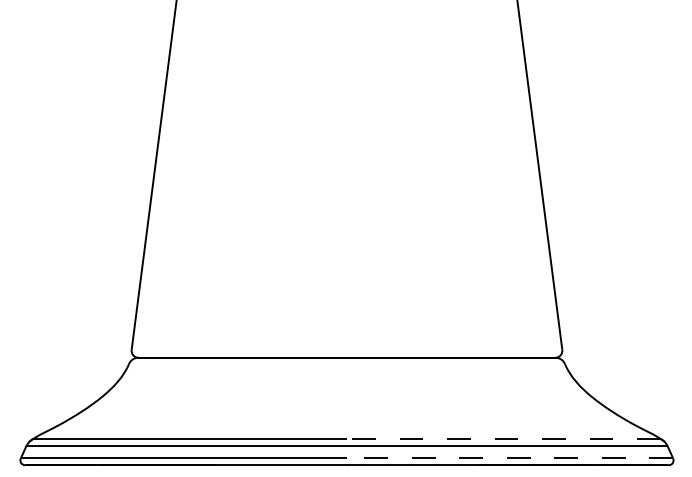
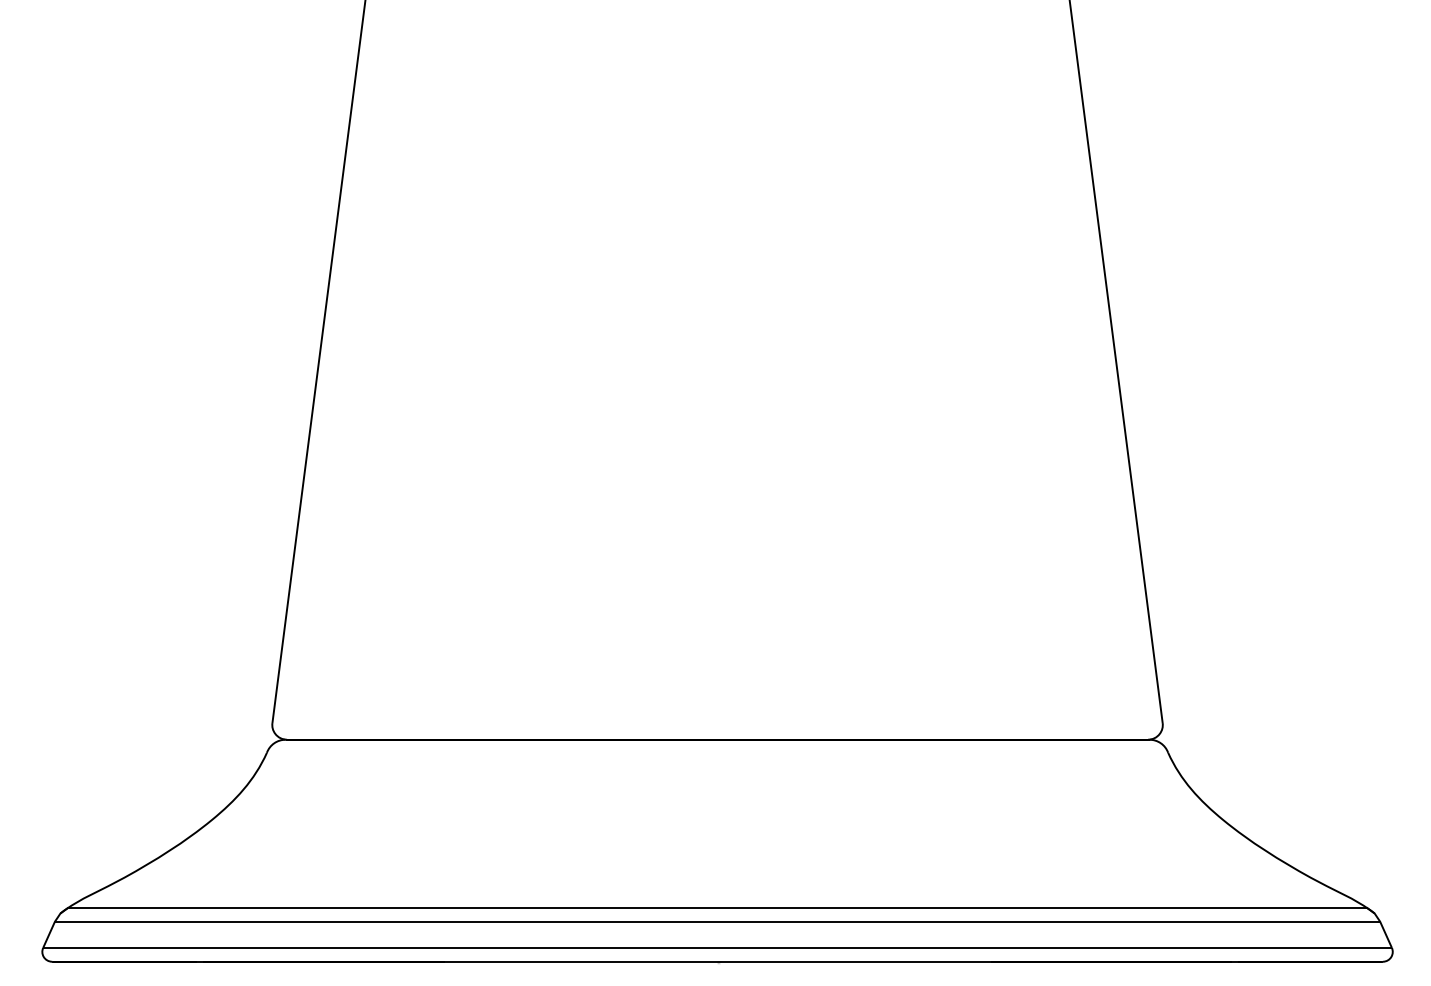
line: (503, 439) -> (1041, 908), dashed -> solid
line: (509, 458) -> (1053, 947), dashed -> solid

